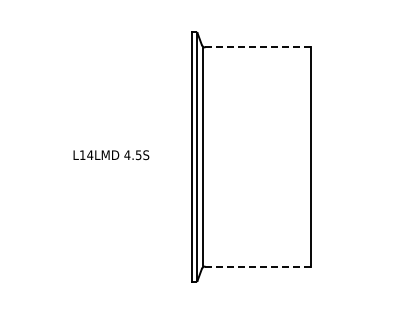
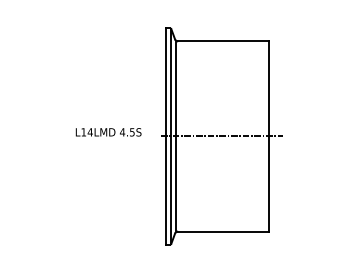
line: (258, 47) -> (224, 41), dashed -> solid
text: (111, 155) -> (108, 132), moved
line: (255, 157) -> (221, 136), added
line: (258, 266) -> (224, 231), dashed -> solid

